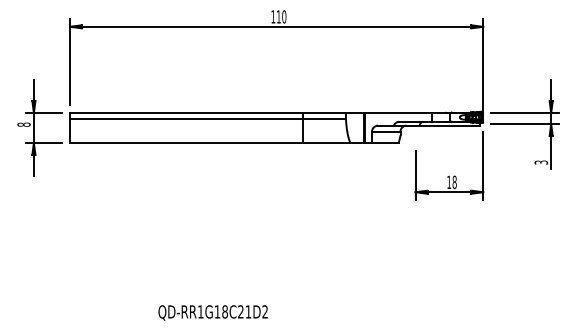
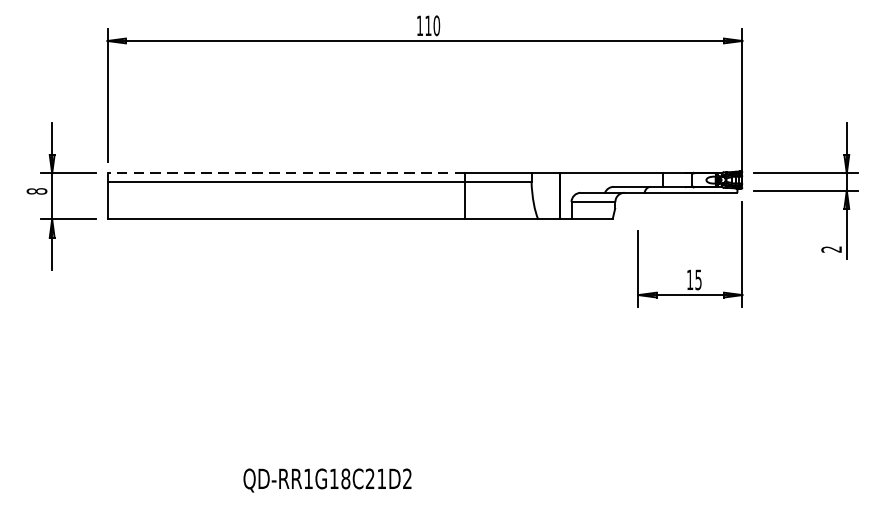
line: (185, 112) -> (285, 172), solid -> dashed
text: (541, 162) -> (831, 249), 3 -> 2
text: (454, 181) -> (698, 278), 18 -> 15

